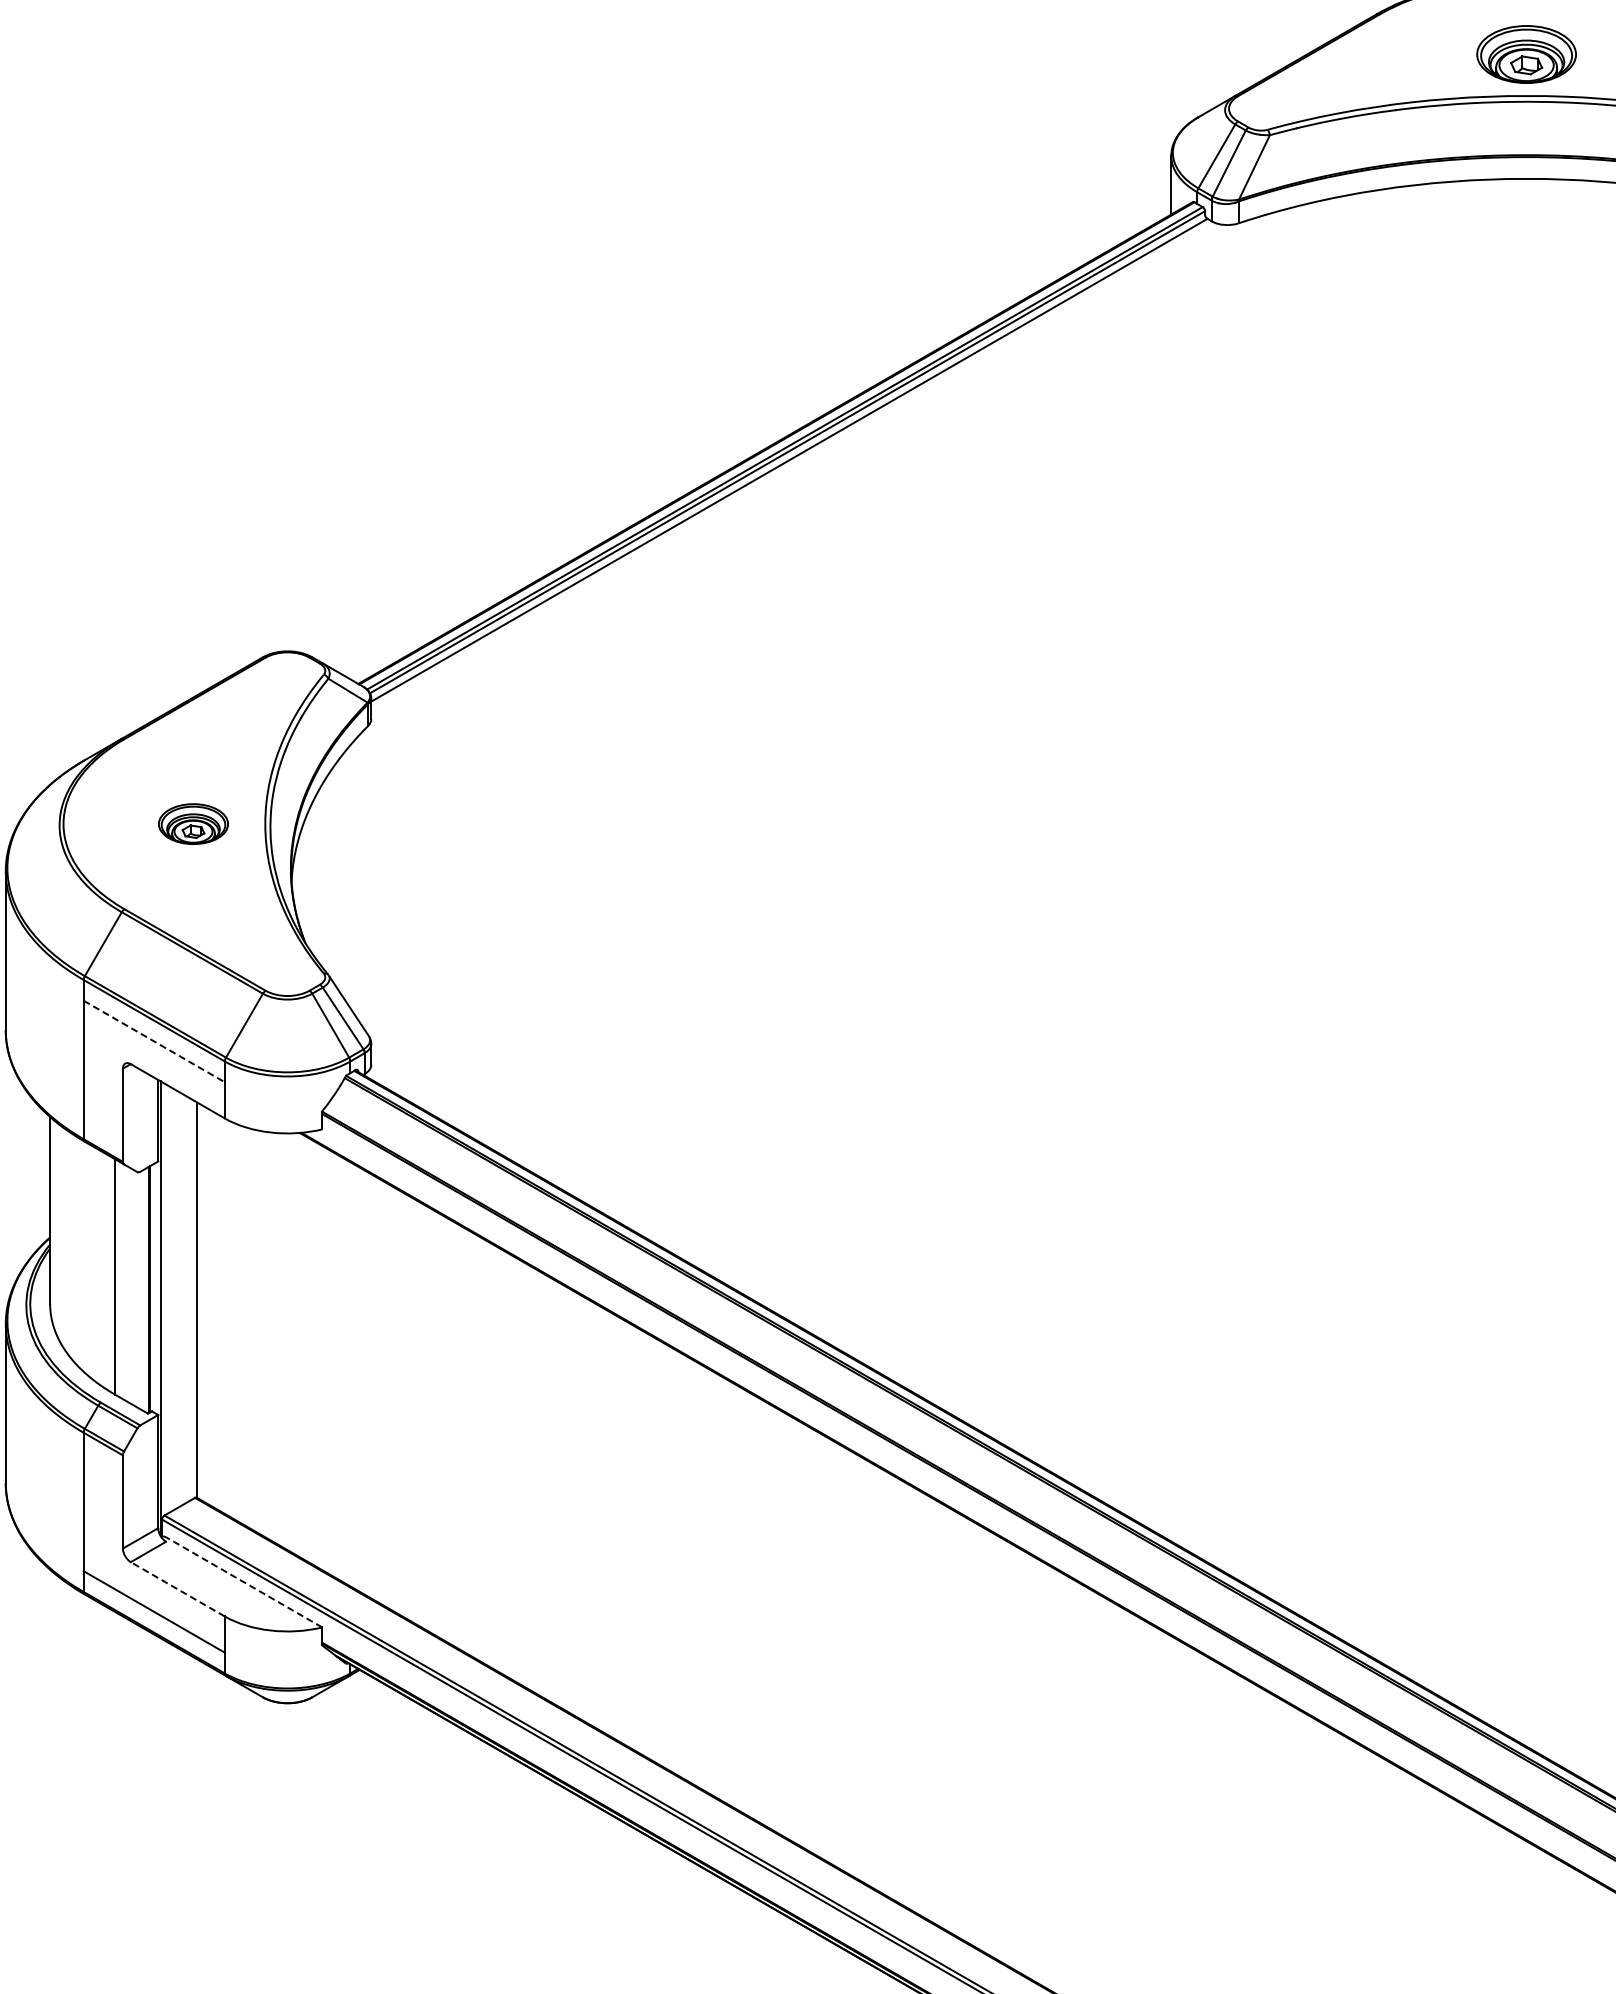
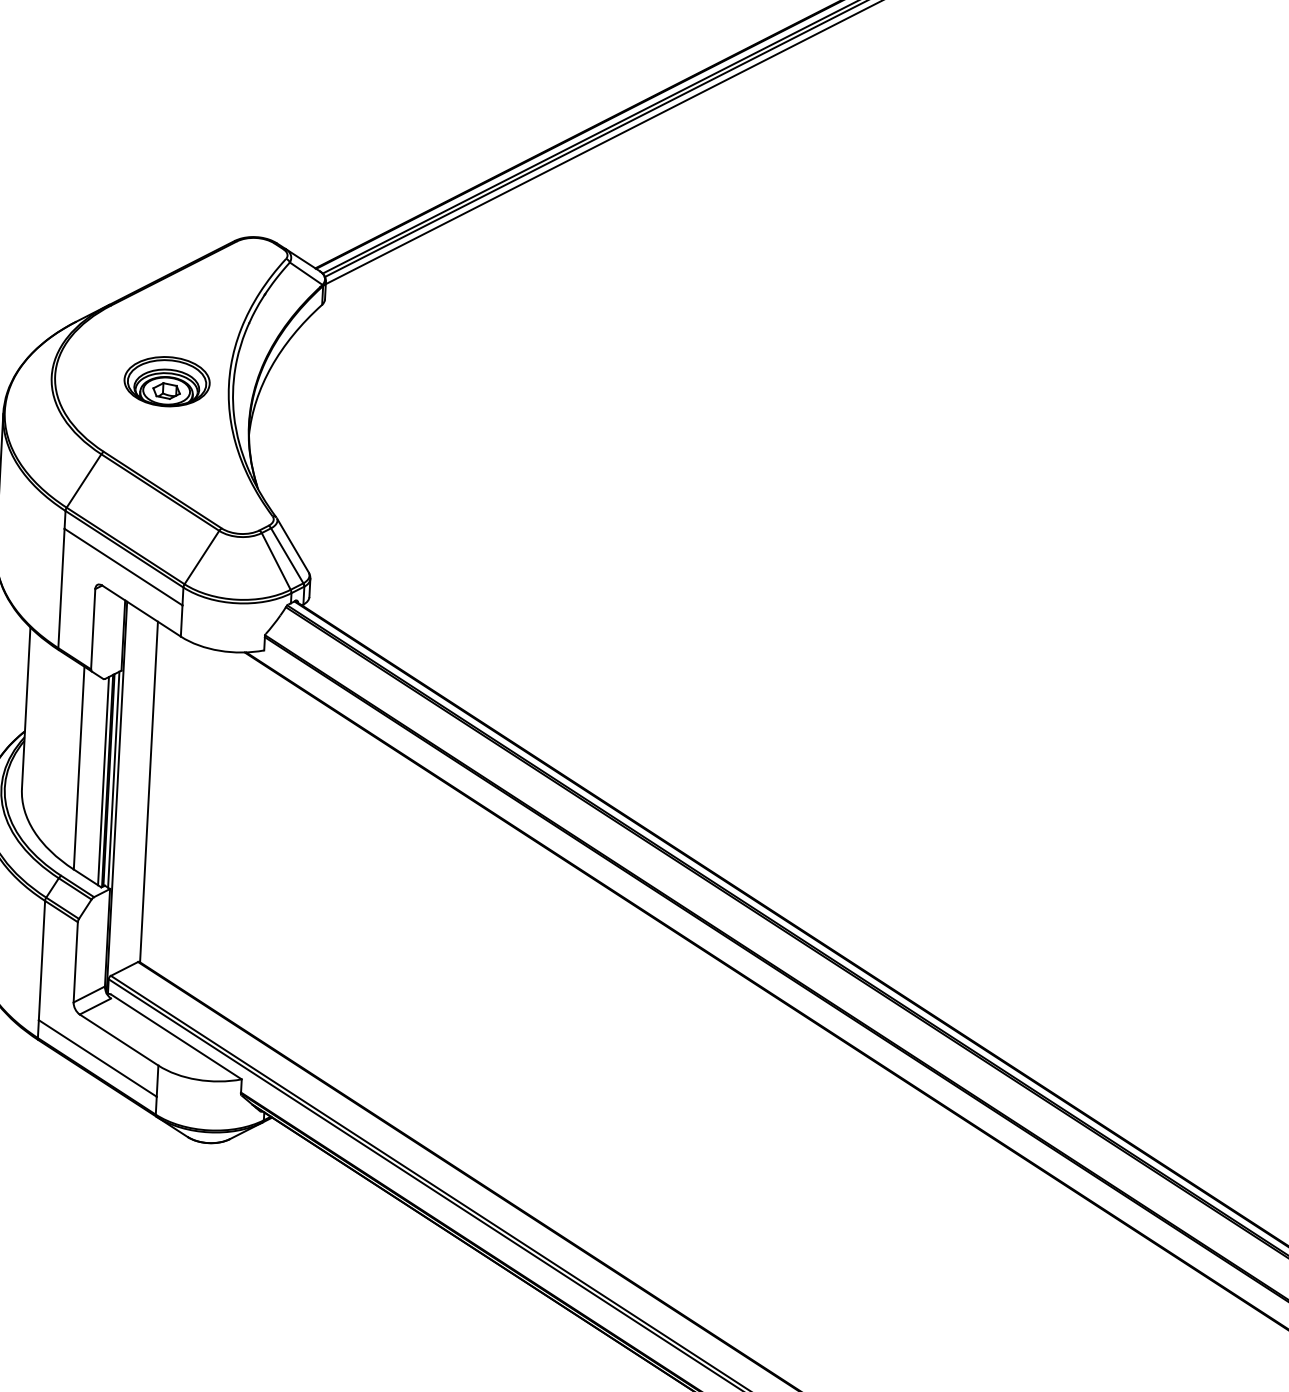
part: (193, 823) -> (167, 381), size x1.43
line: (154, 1041) -> (123, 567), dashed -> solid
line: (155, 1287) -> (113, 779), added
line: (144, 1290) -> (103, 781), added
line: (243, 1582) -> (175, 1037), dashed -> solid
line: (177, 1589) -> (118, 1040), dashed -> solid

